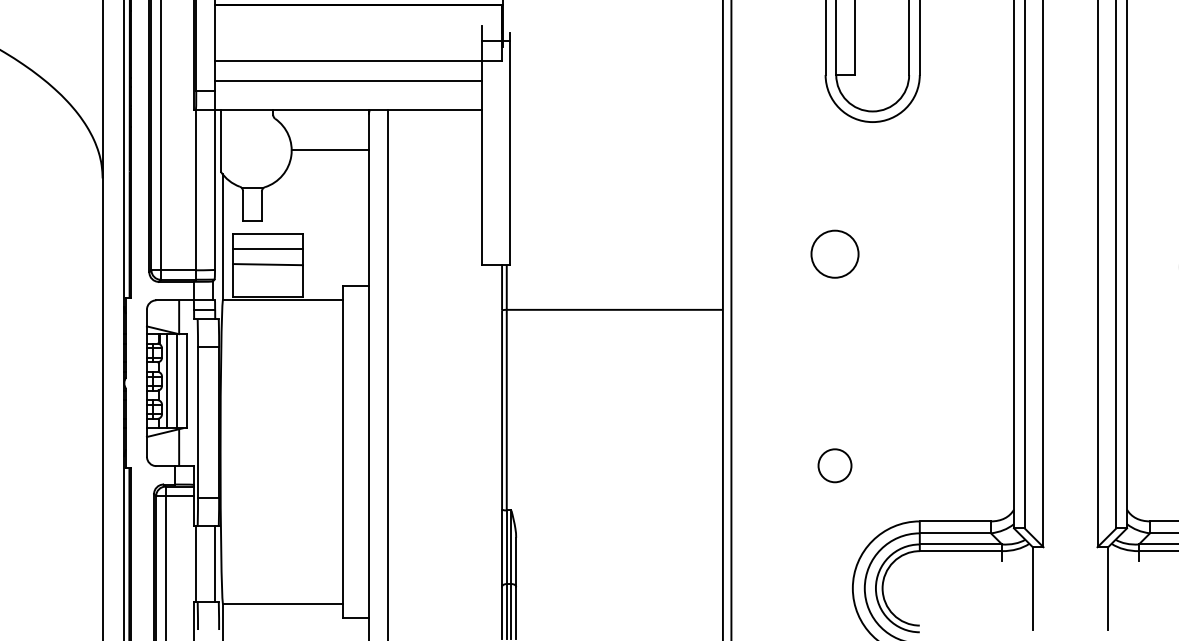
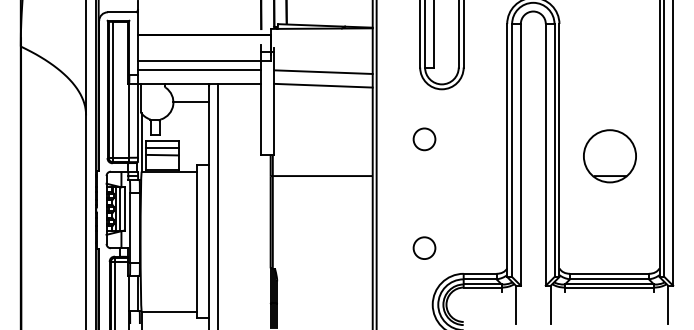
line: (616, 85) -> (323, 72), added
line: (616, 113) -> (323, 85), added
circle: (834, 254) -> (424, 139), moved
circle: (834, 464) -> (424, 247), size x1.43

